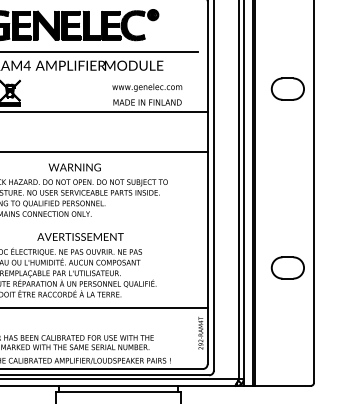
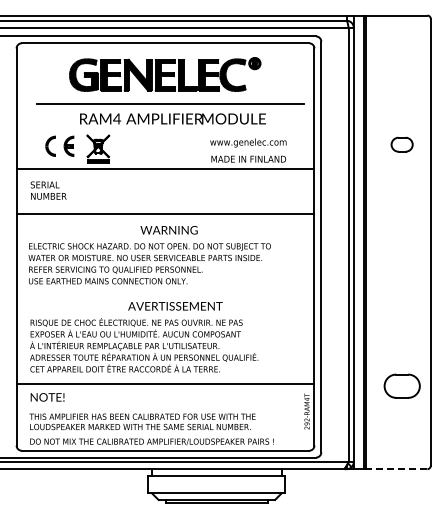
part: (287, 89) -> (401, 144), size x0.6
part: (287, 267) -> (401, 385), moved
line: (282, 386) -> (396, 469), solid -> dashed

